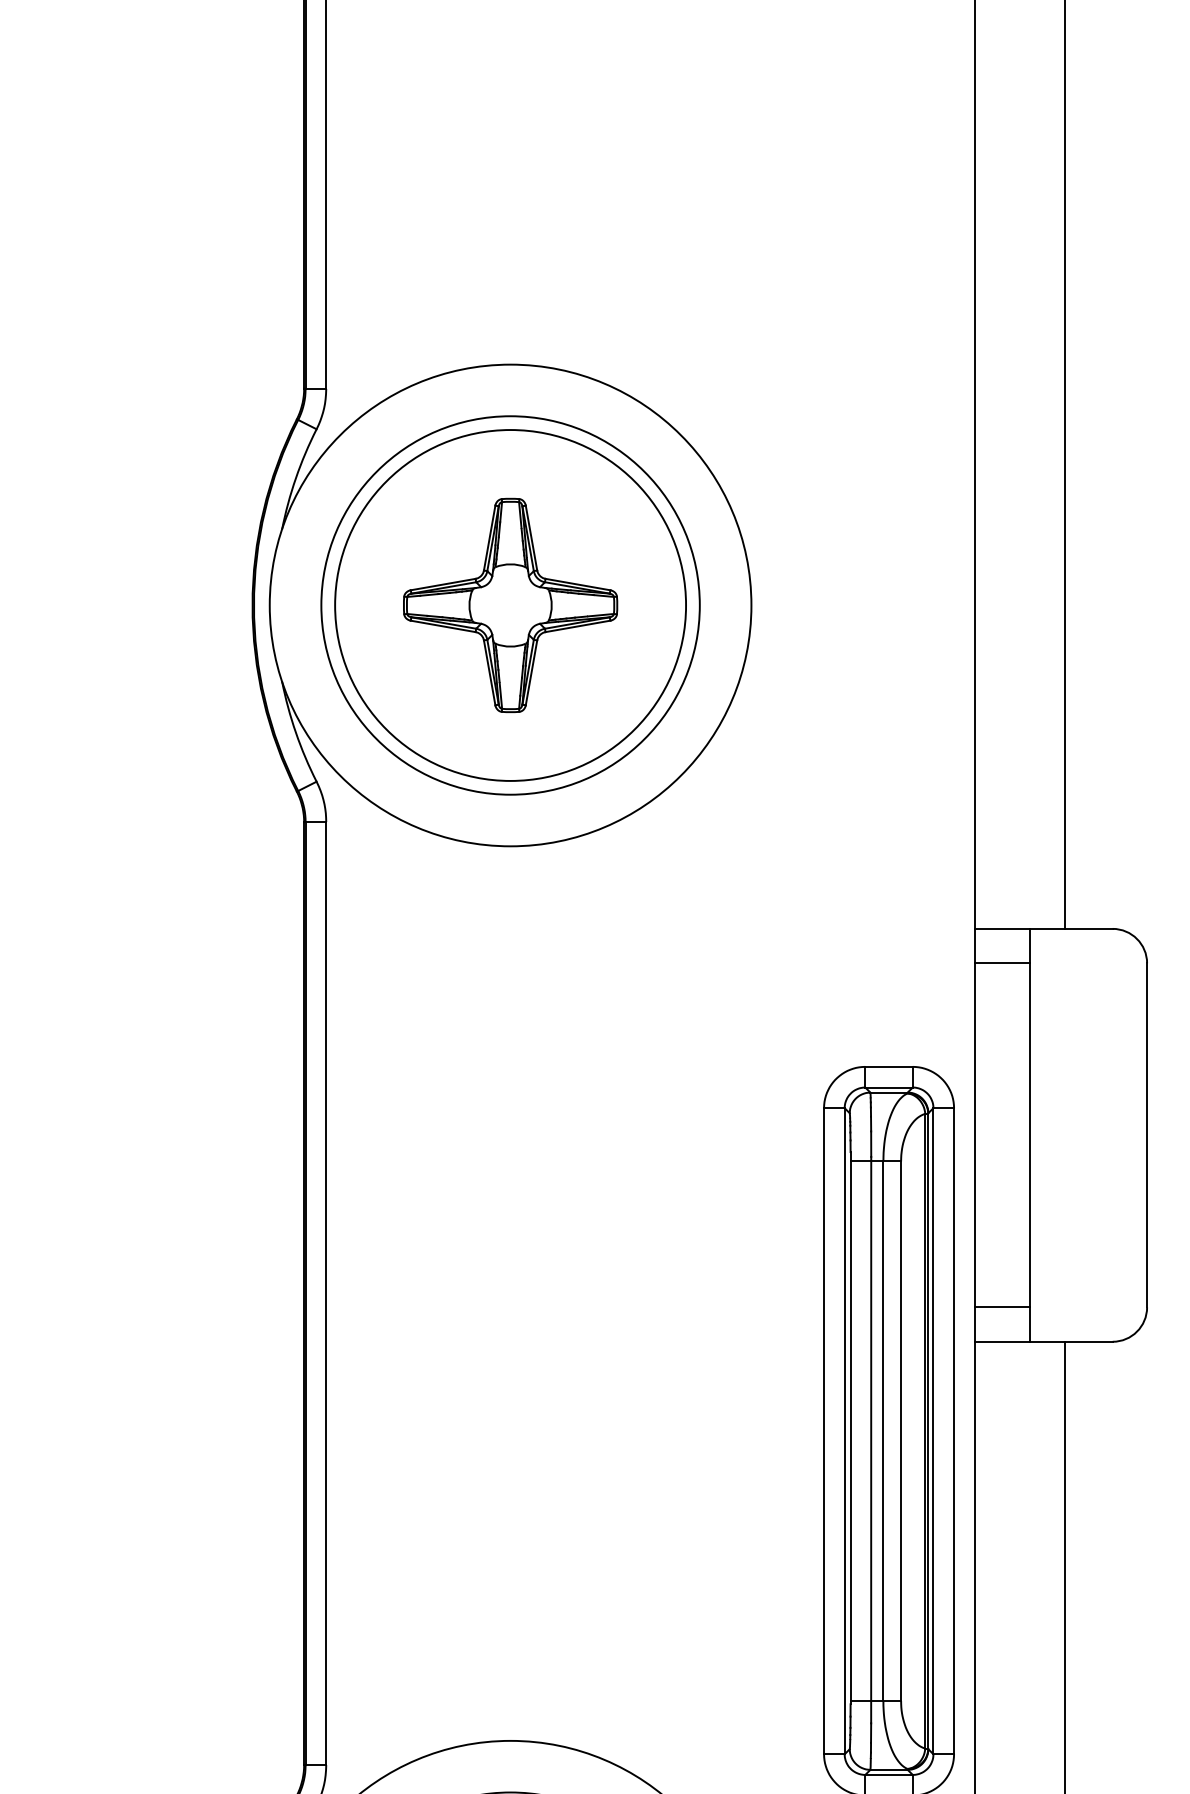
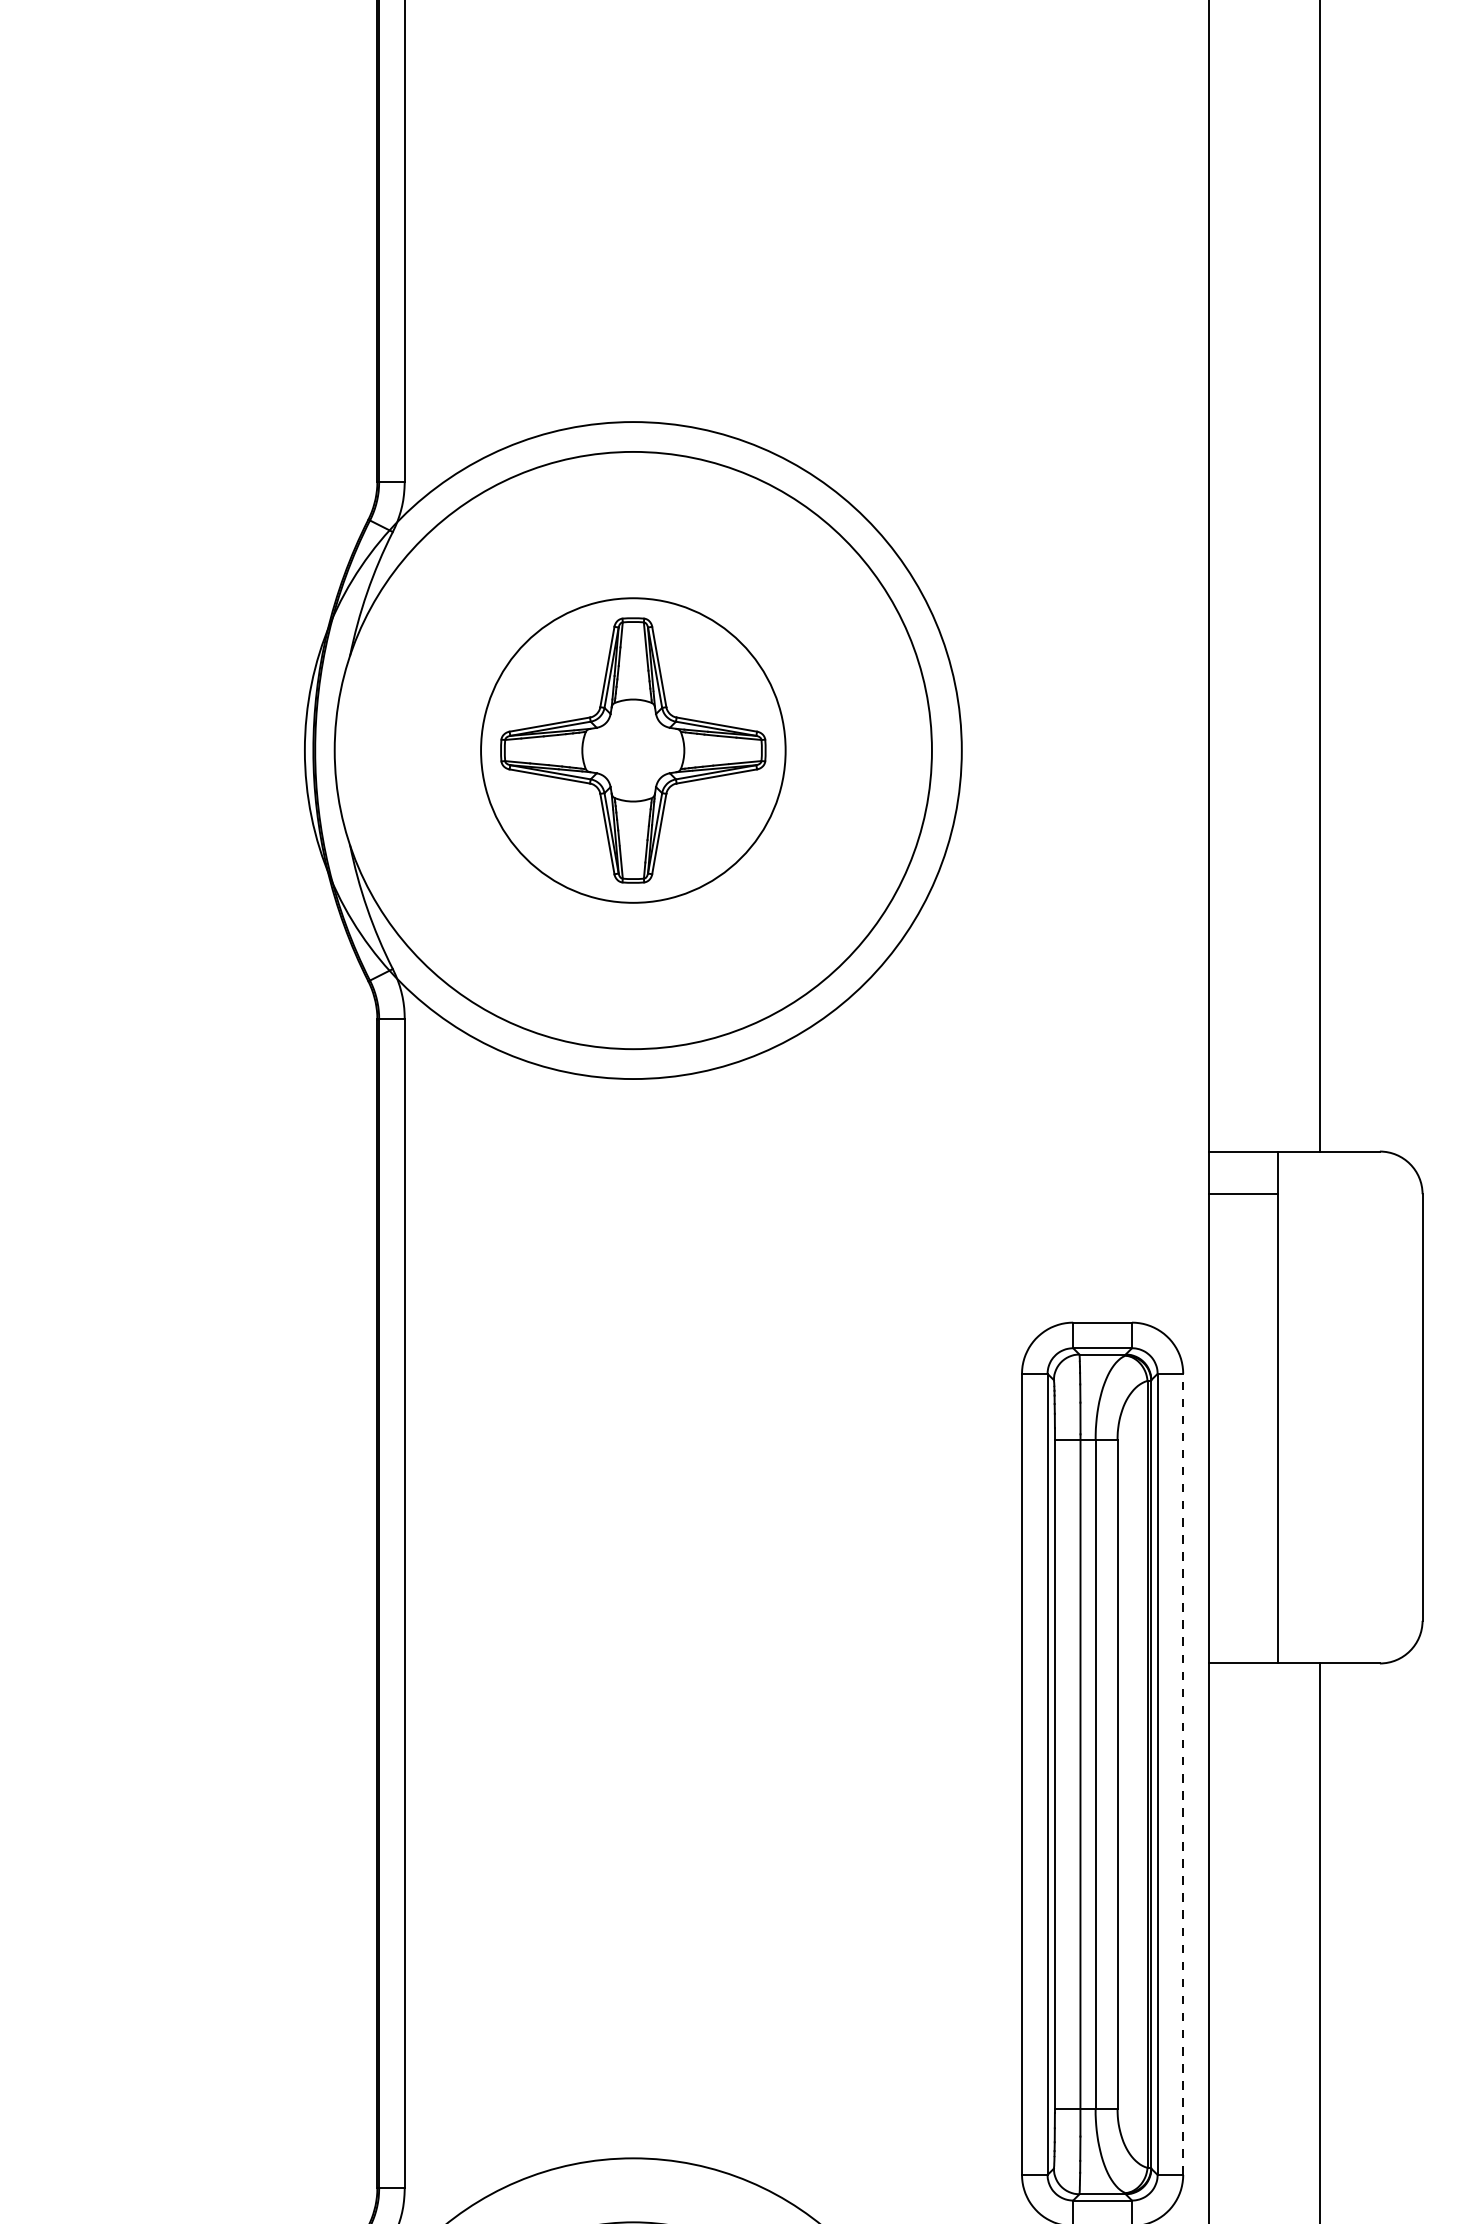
circle: (509, 605) -> (632, 750), size x0.7
circle: (509, 605) -> (632, 750), size x1.4
line: (1002, 1307) -> (1243, 1620), removed
line: (954, 1431) -> (1183, 1774), solid -> dashed

